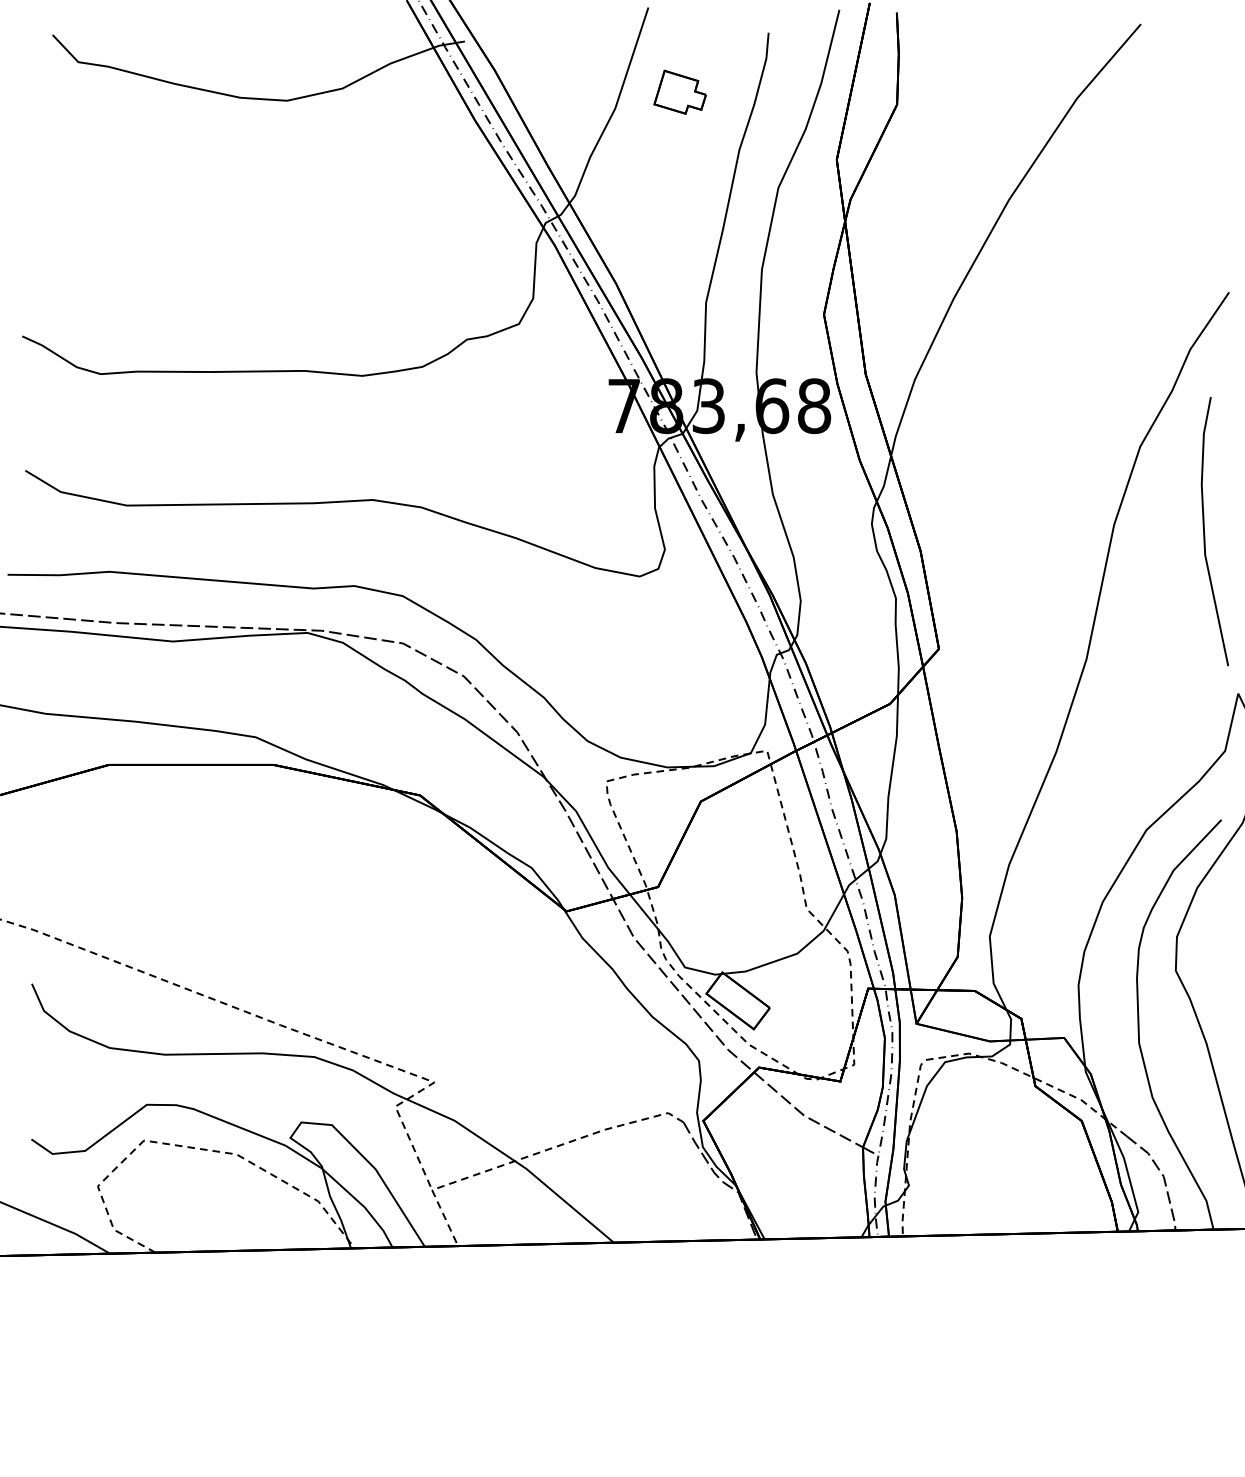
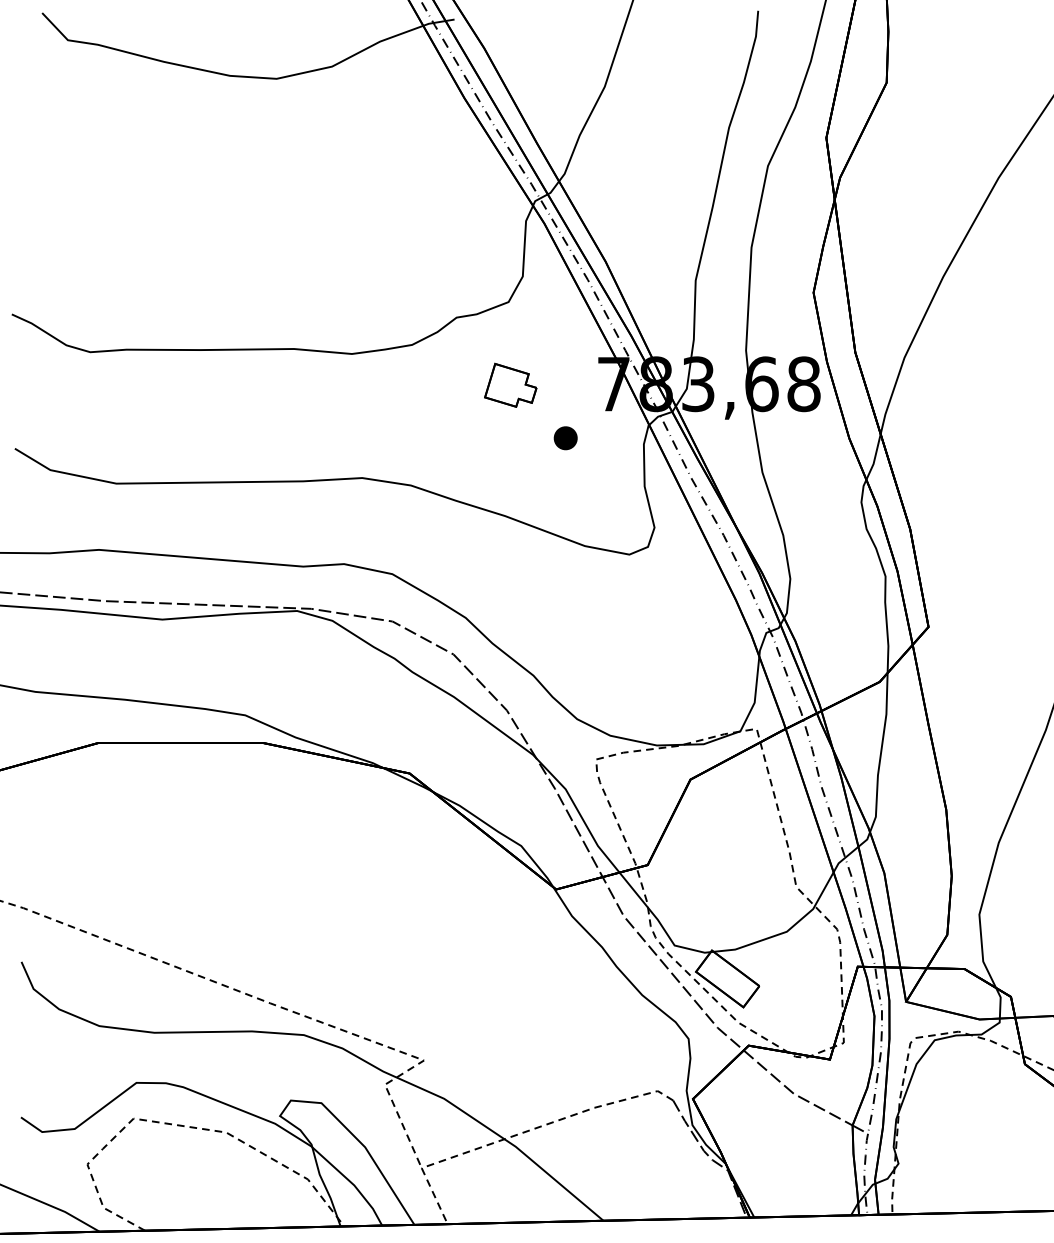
part: (679, 91) -> (510, 384), moved
part: (576, 460) -> (566, 438), added

